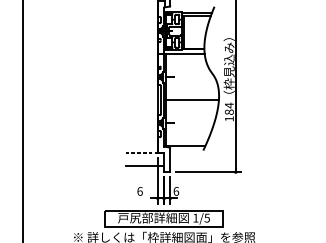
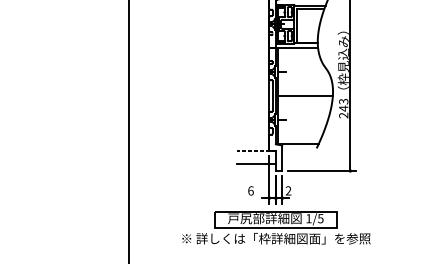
text: (229, 112) -> (343, 108), 184 -> 243
text: (176, 191) -> (288, 190), 6 -> 2

